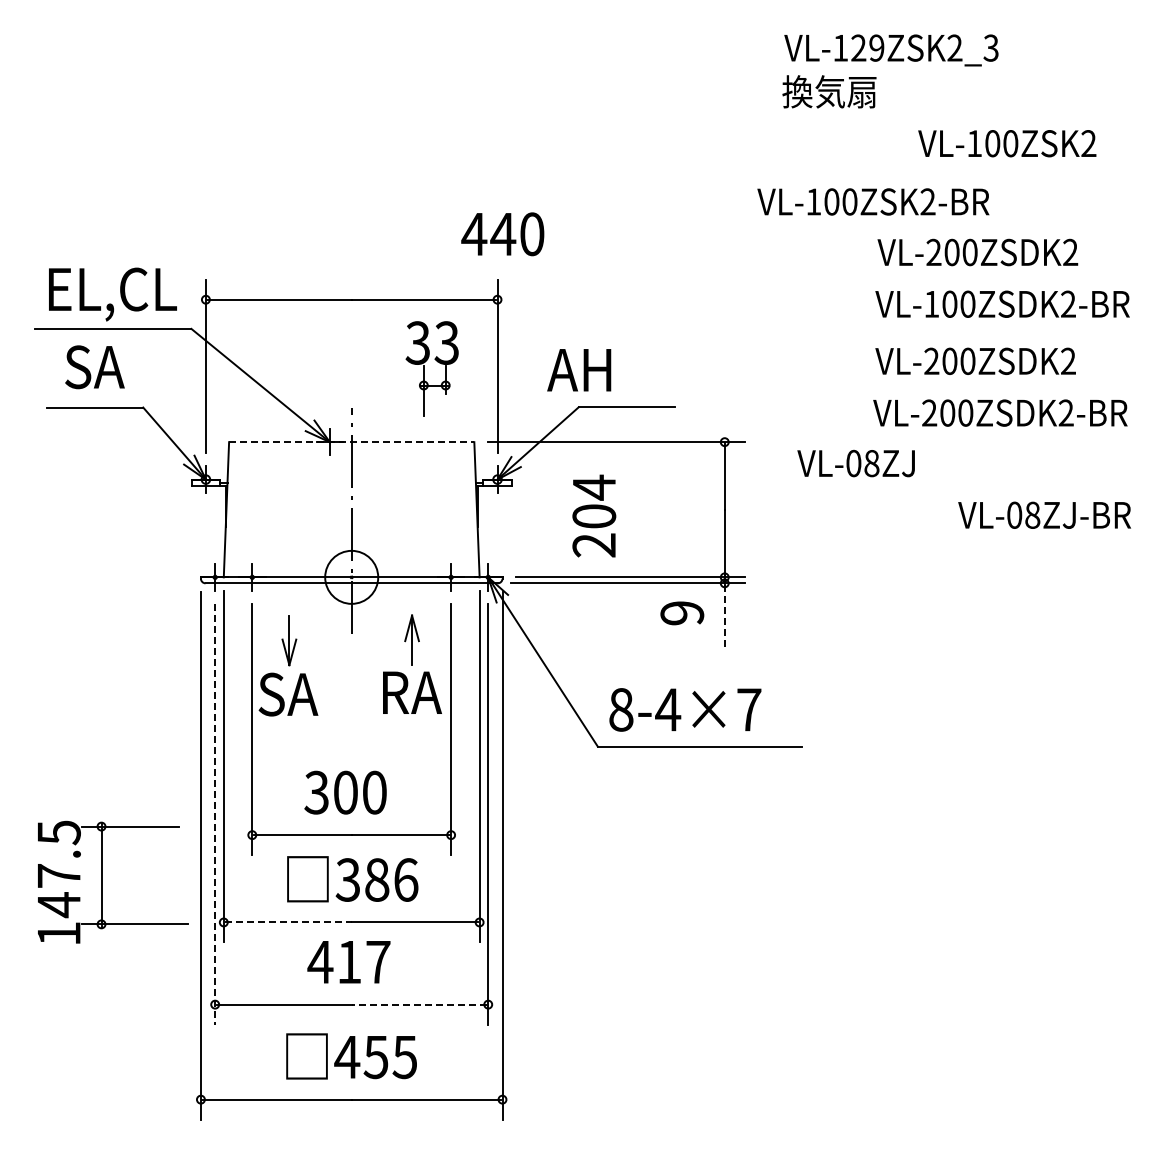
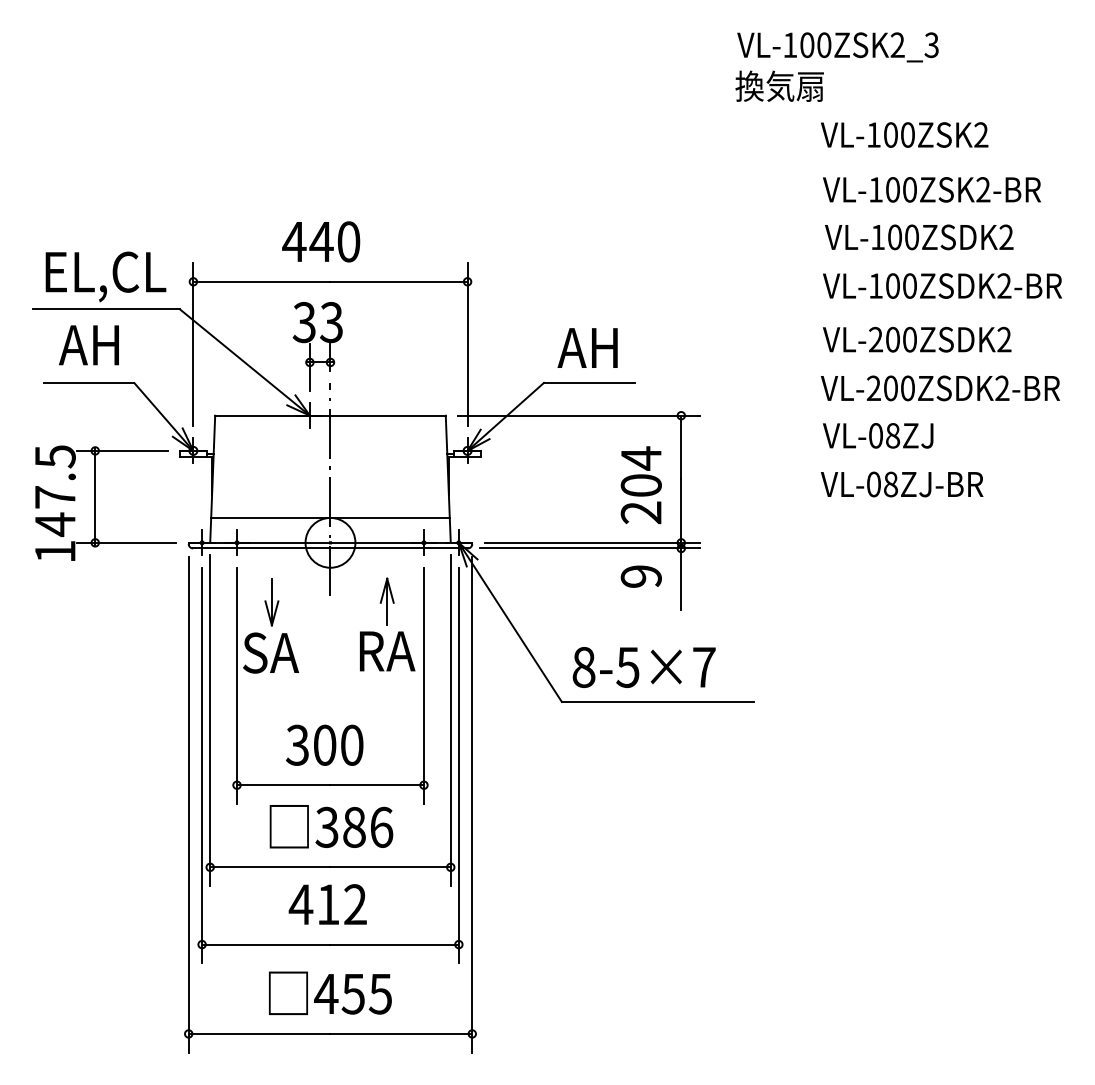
text: (867, 47) -> (815, 44), VL-129ZSK2_3 -> VL-100ZSK2_3
text: (1007, 143) -> (904, 134), moved
text: (873, 201) -> (932, 189), moved
text: (502, 234) -> (320, 242), moved
text: (933, 251) -> (877, 236), VL-200ZSDK2 -> VL-100ZSDK2
text: (94, 367) -> (88, 345), SA -> AH
part: (424, 368) -> (310, 346), moved
text: (579, 370) -> (587, 348), moved
line: (351, 442) -> (330, 416), dashed -> solid
text: (855, 463) -> (877, 435), moved
text: (1044, 514) -> (901, 483), moved
text: (594, 515) -> (641, 484), moved
line: (351, 550) -> (330, 517), added
line: (724, 616) -> (681, 579), dashed -> solid
text: (668, 709) -> (628, 667), 8-4×7 -> 8-5×7
line: (215, 814) -> (202, 765), dashed -> solid
part: (102, 881) -> (96, 502), moved
line: (288, 922) -> (271, 867), dashed -> solid
text: (378, 961) -> (355, 904), 417 -> 412
line: (419, 1004) -> (394, 944), dashed -> solid

